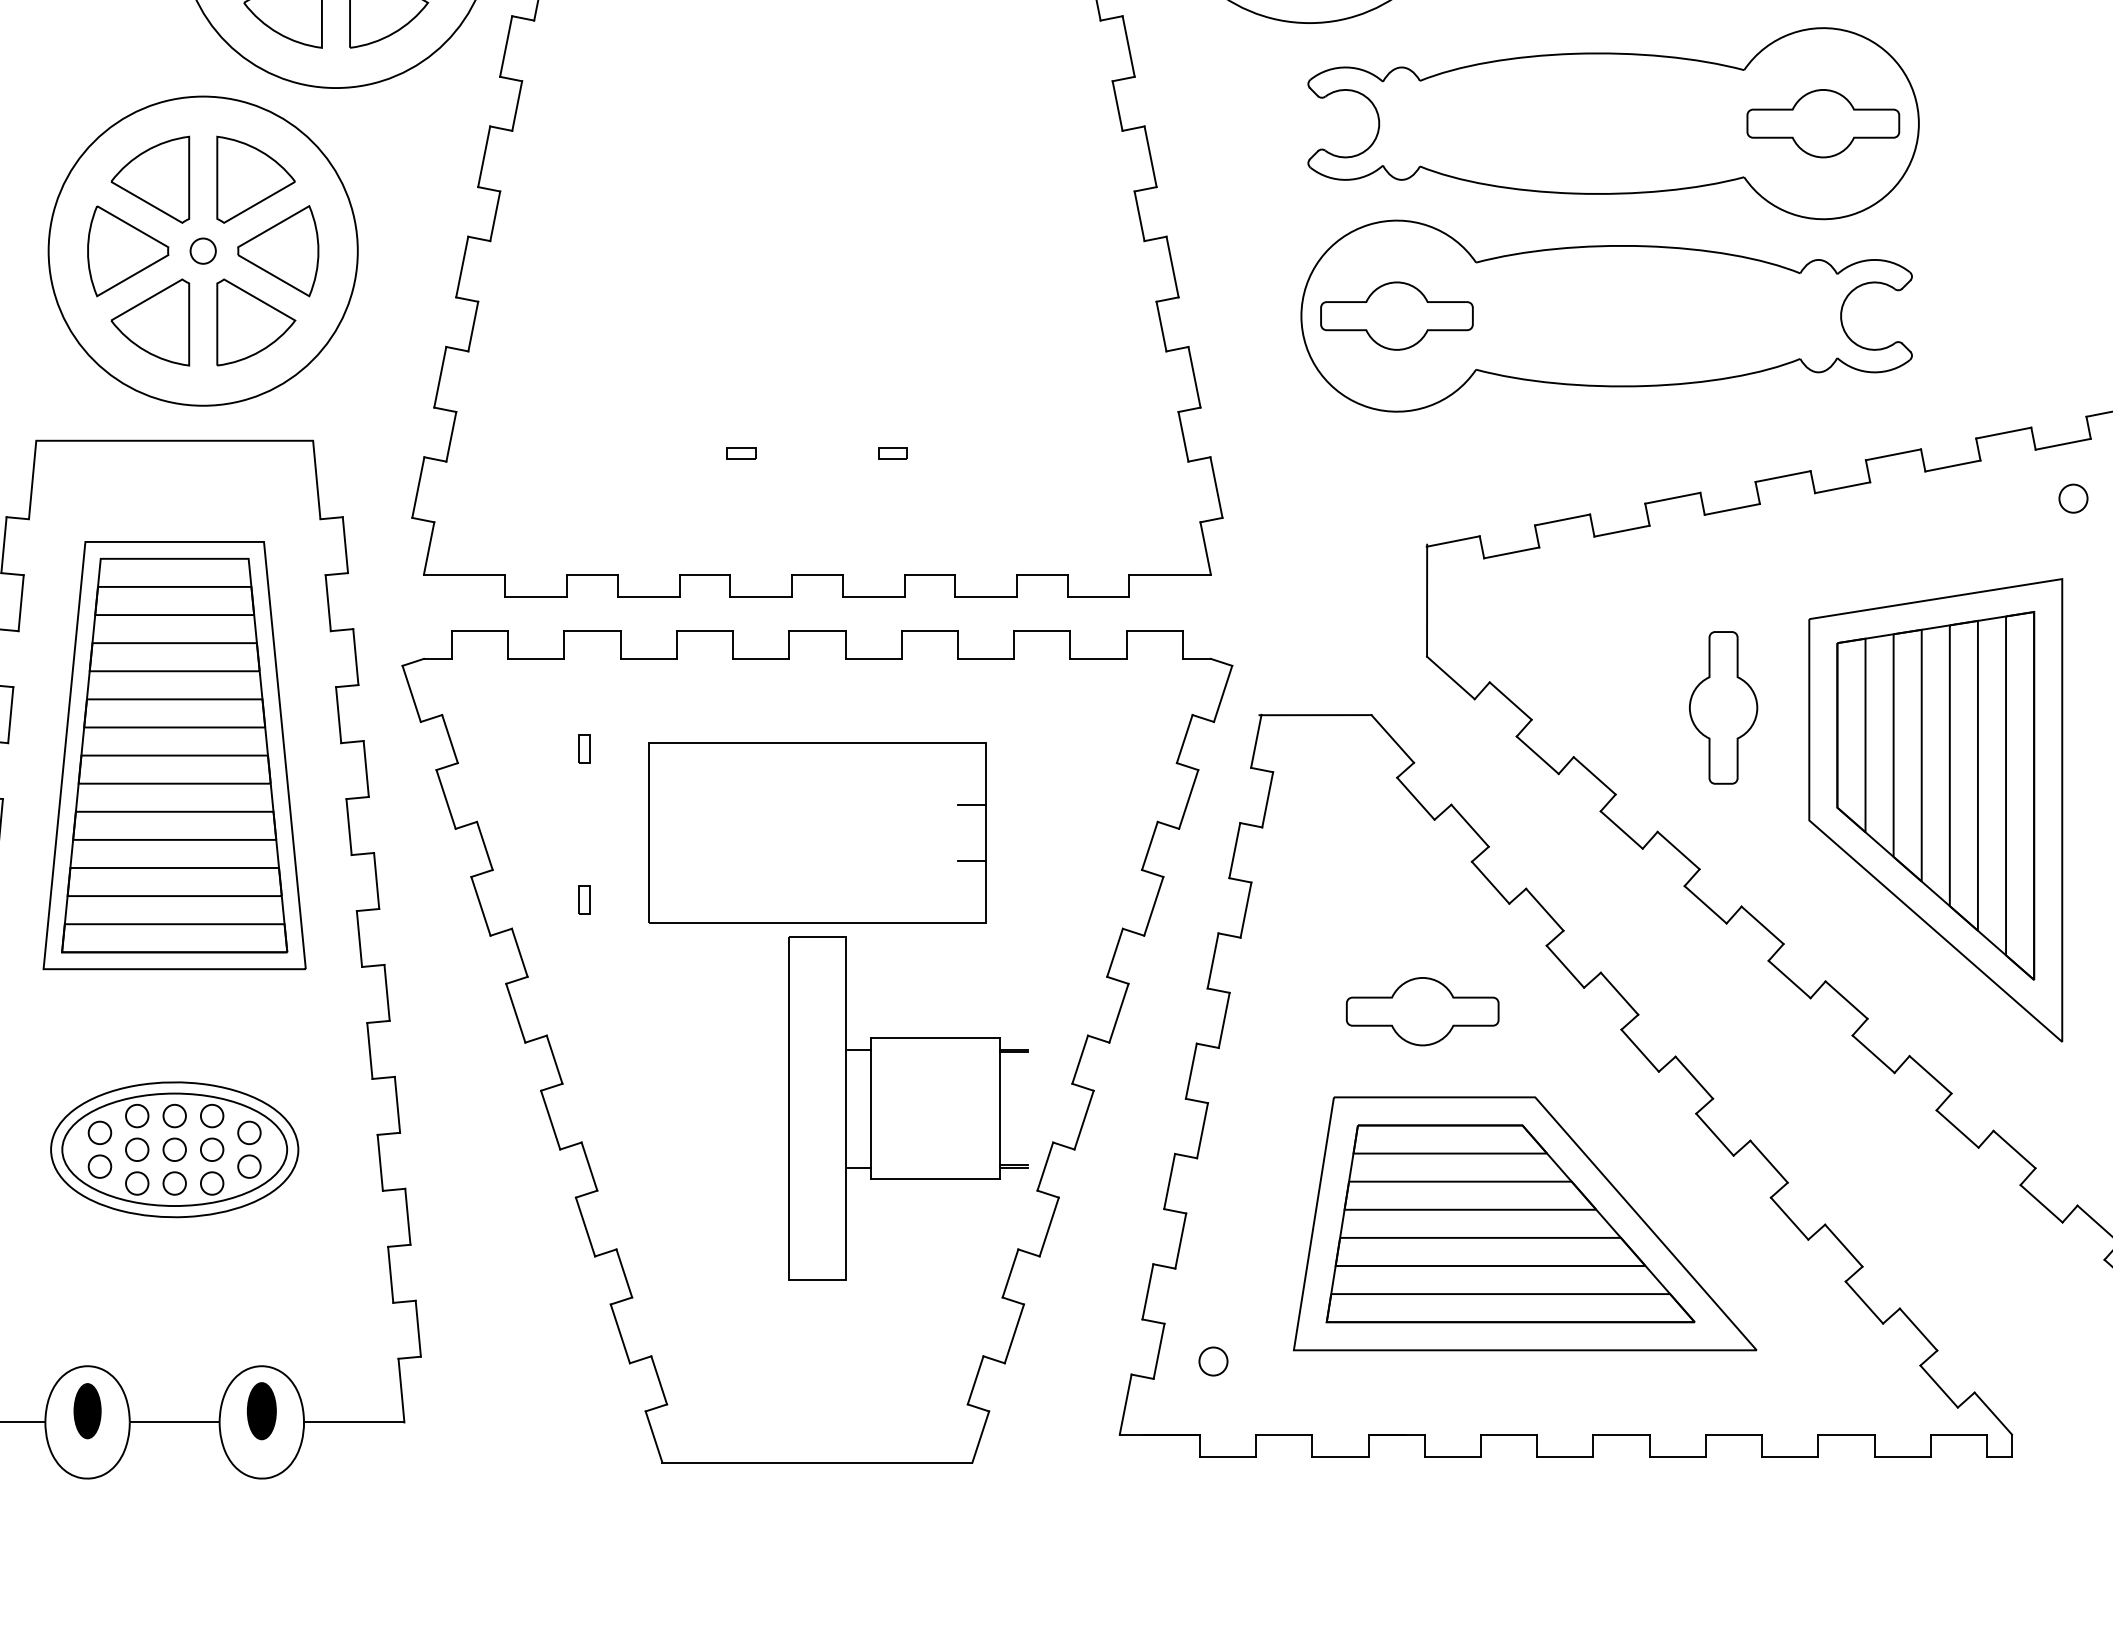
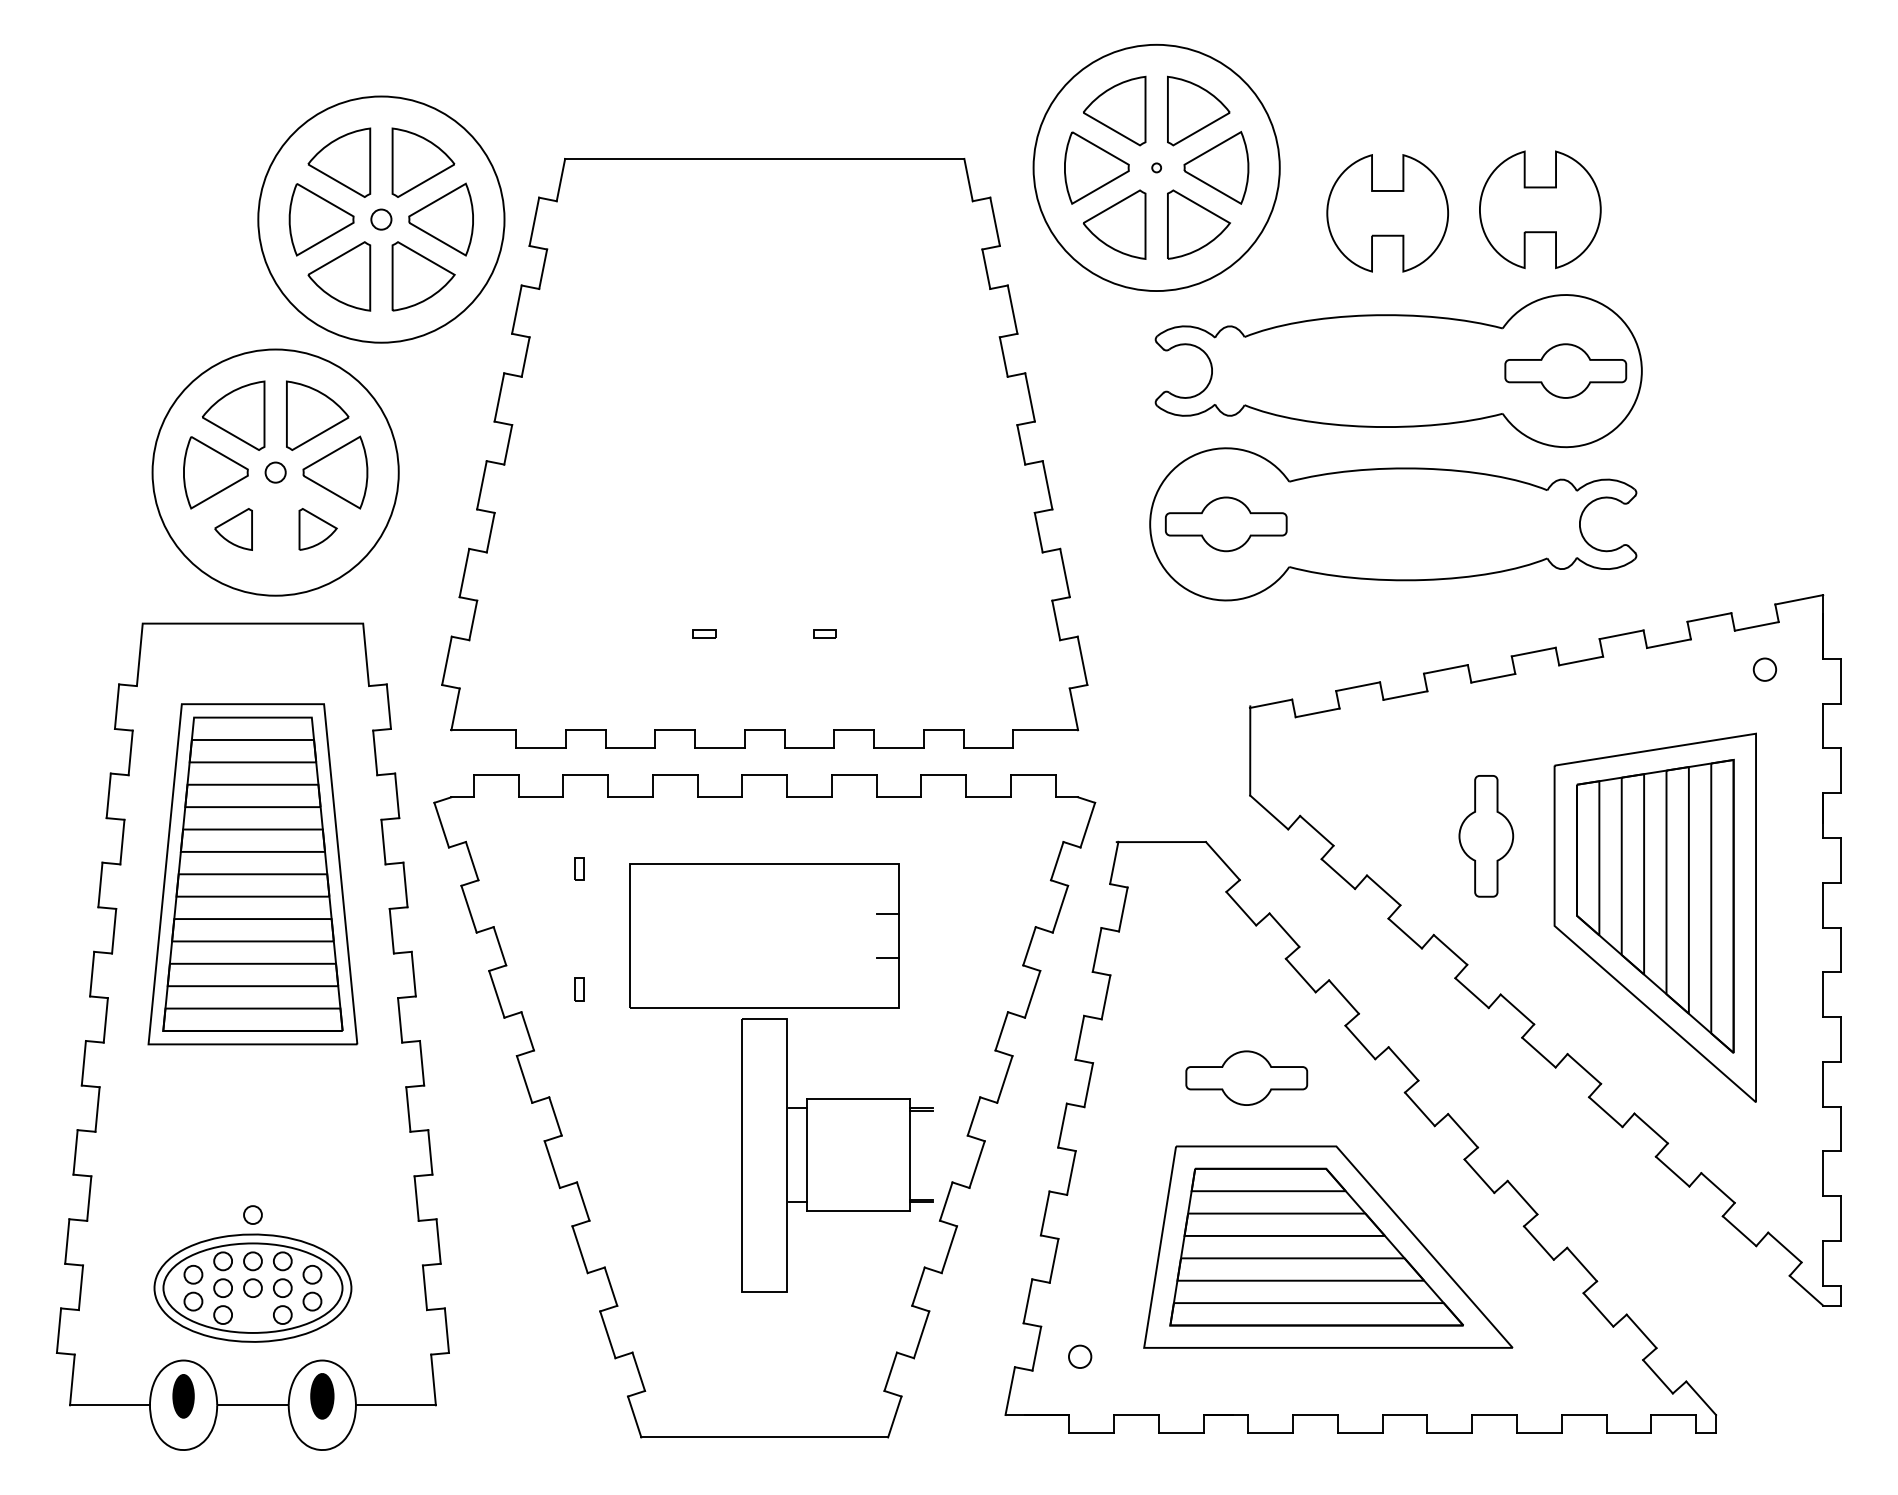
part: (150, 322) -> (233, 529), size x0.6
part: (257, 322) -> (318, 529), size x0.6
part: (174, 1148) -> (252, 1287), moved

